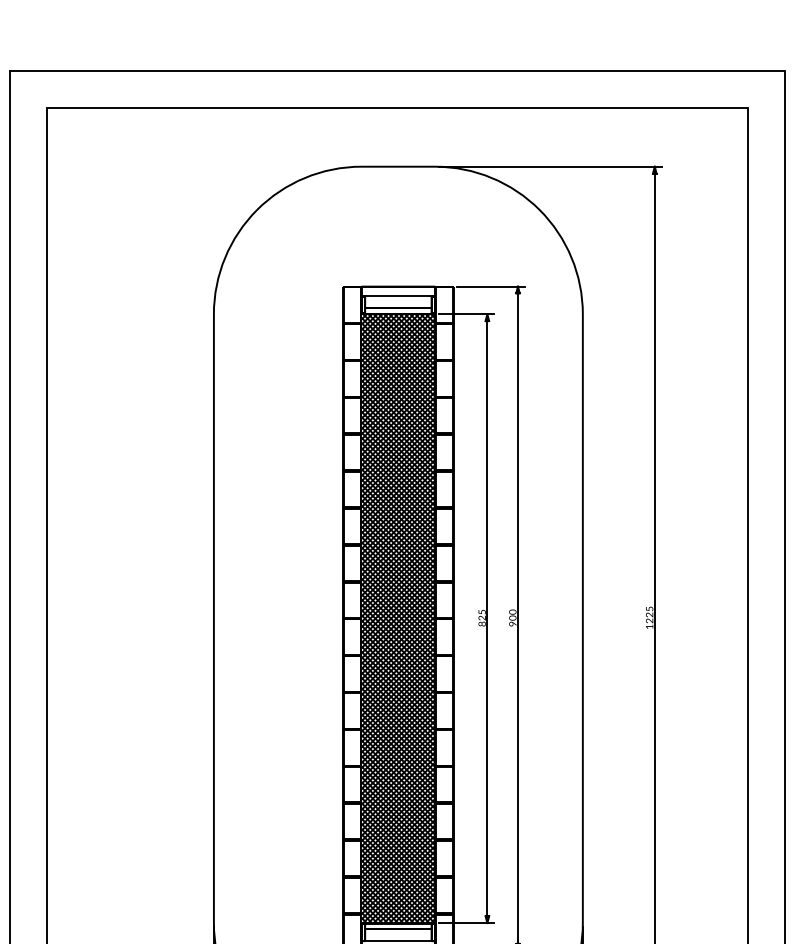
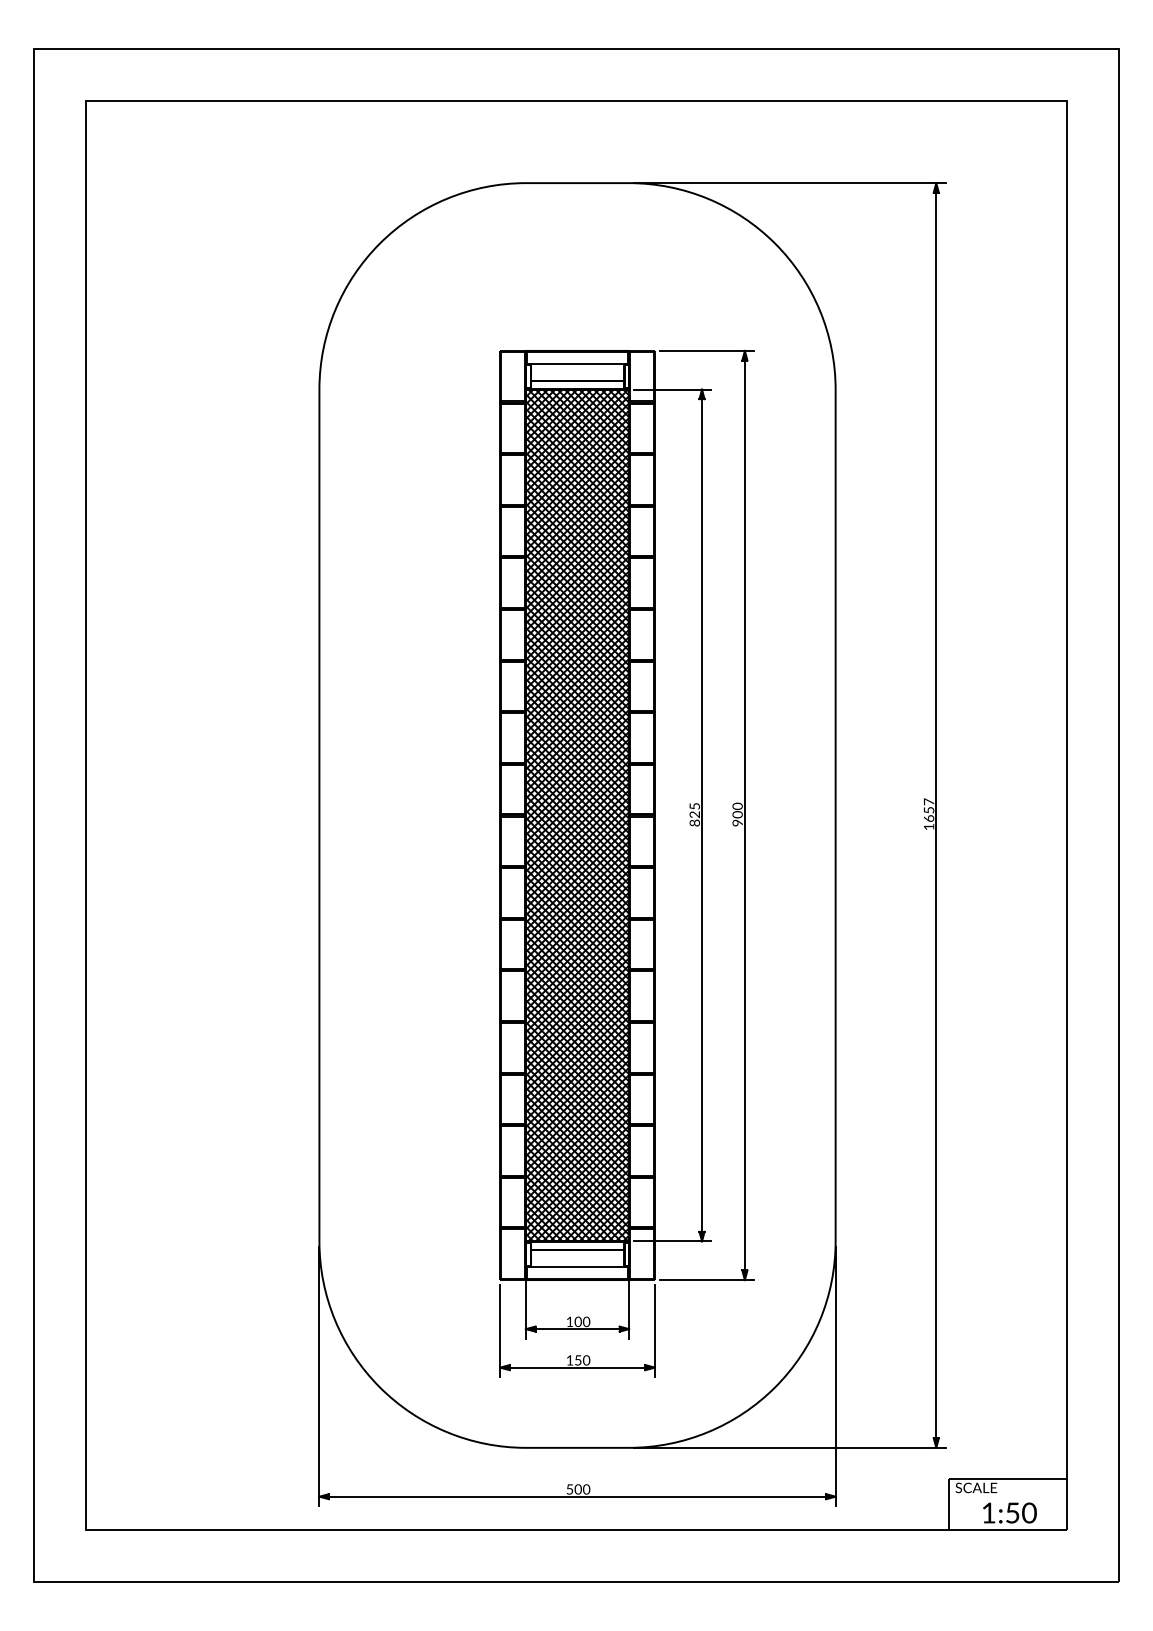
text: (649, 614) -> (928, 809), 1225 -> 1657

